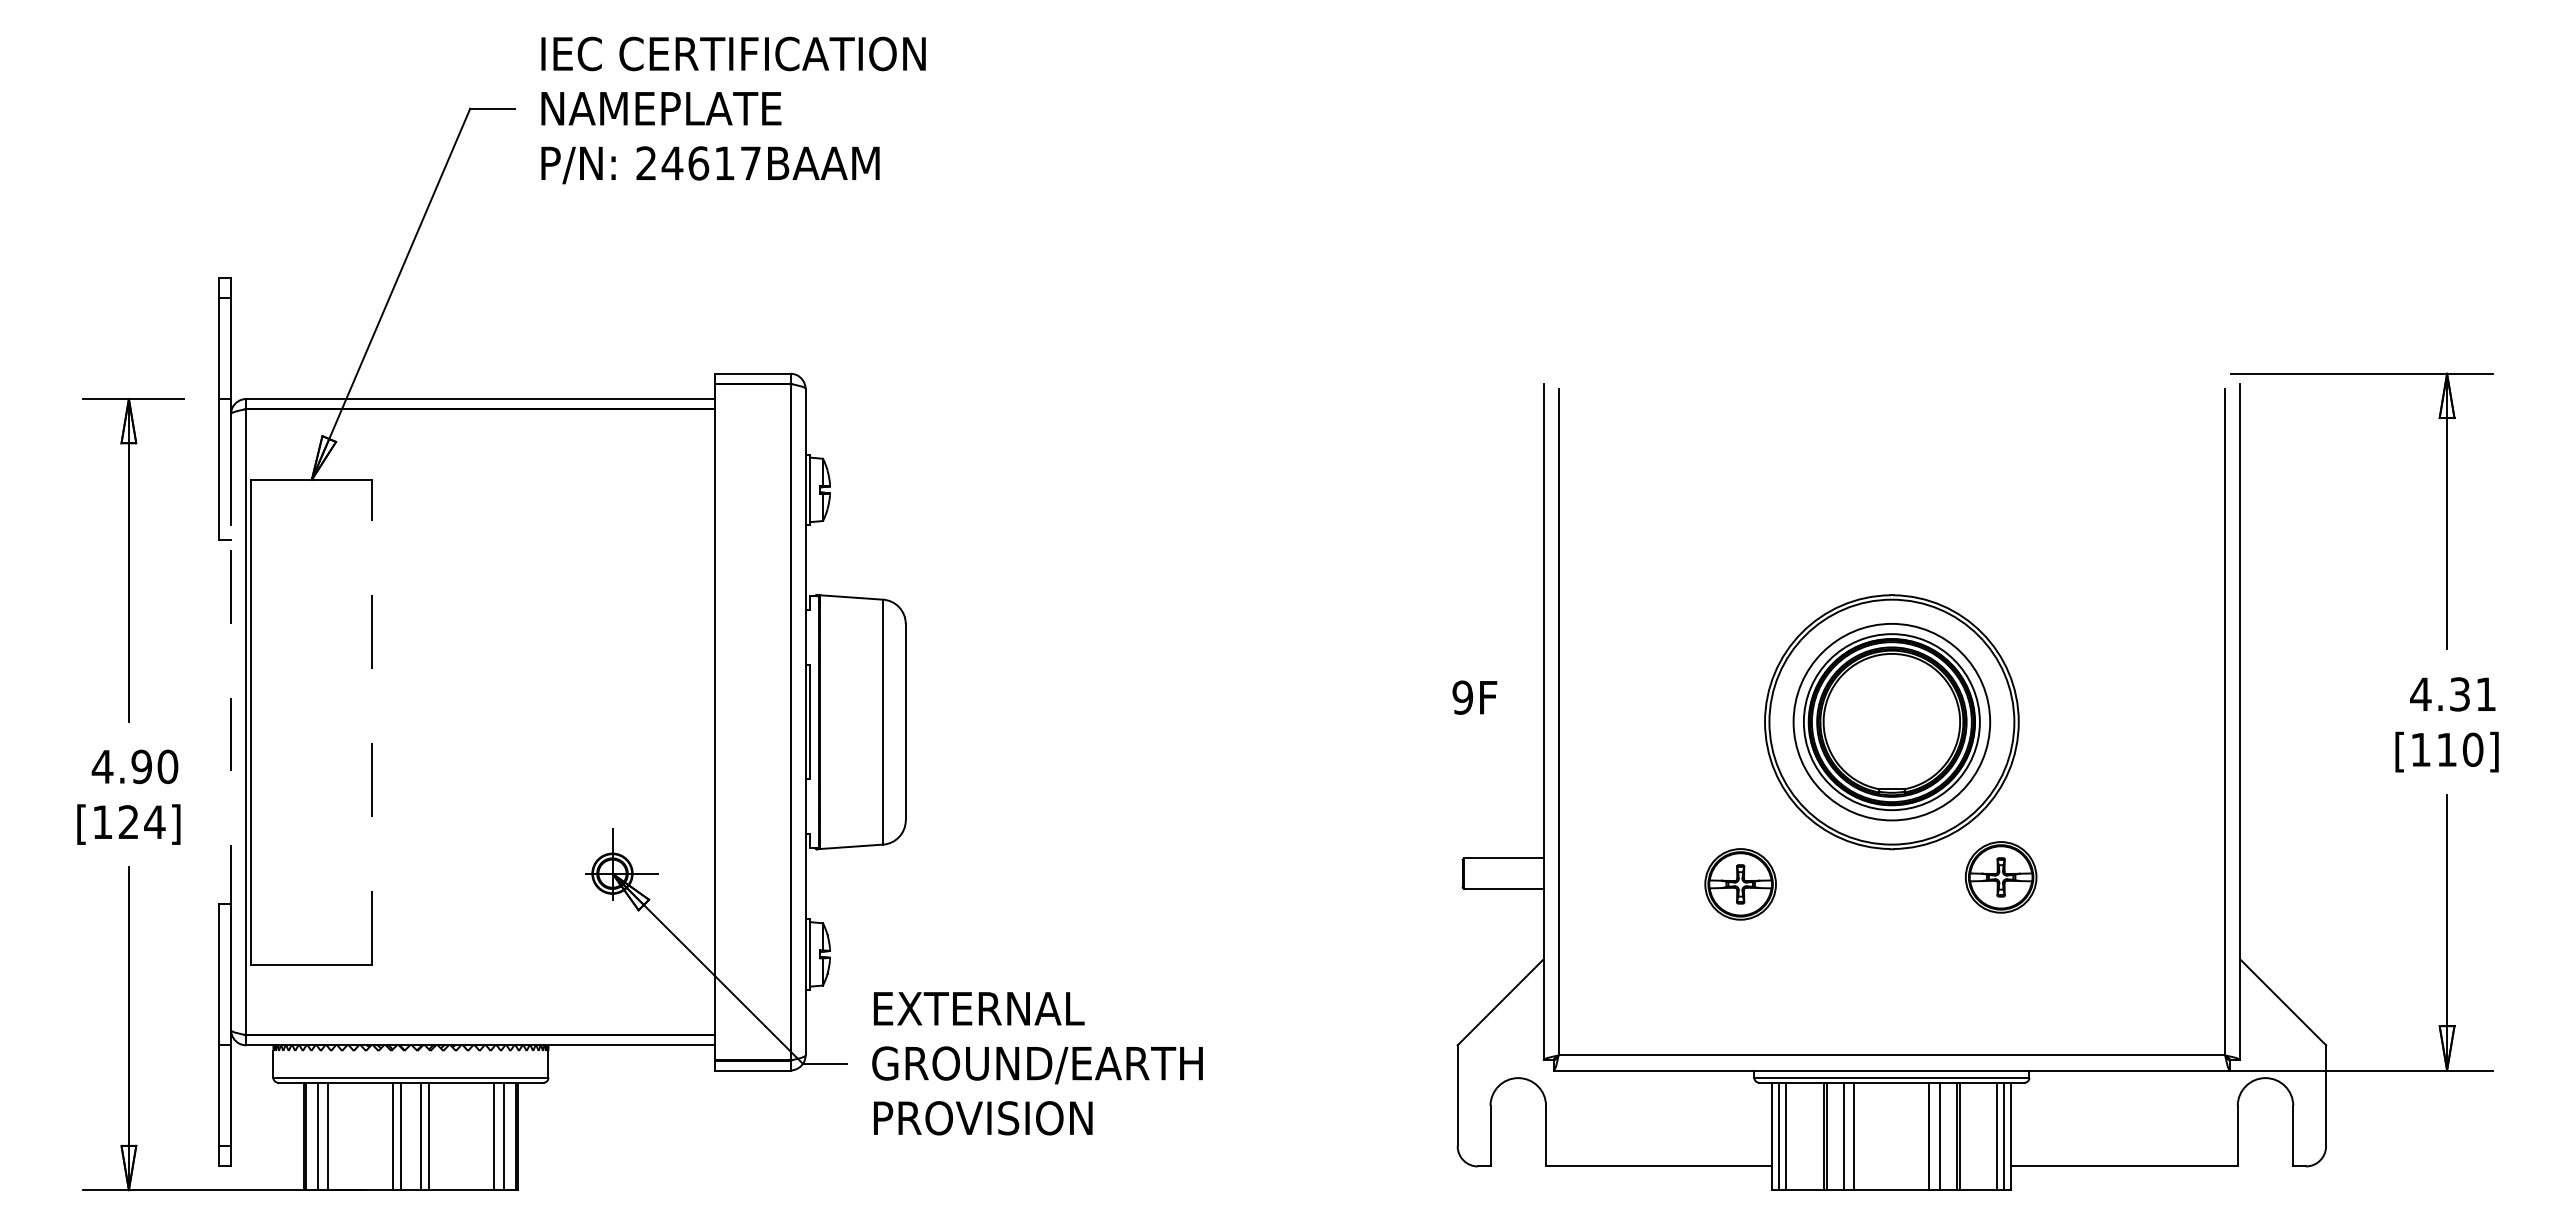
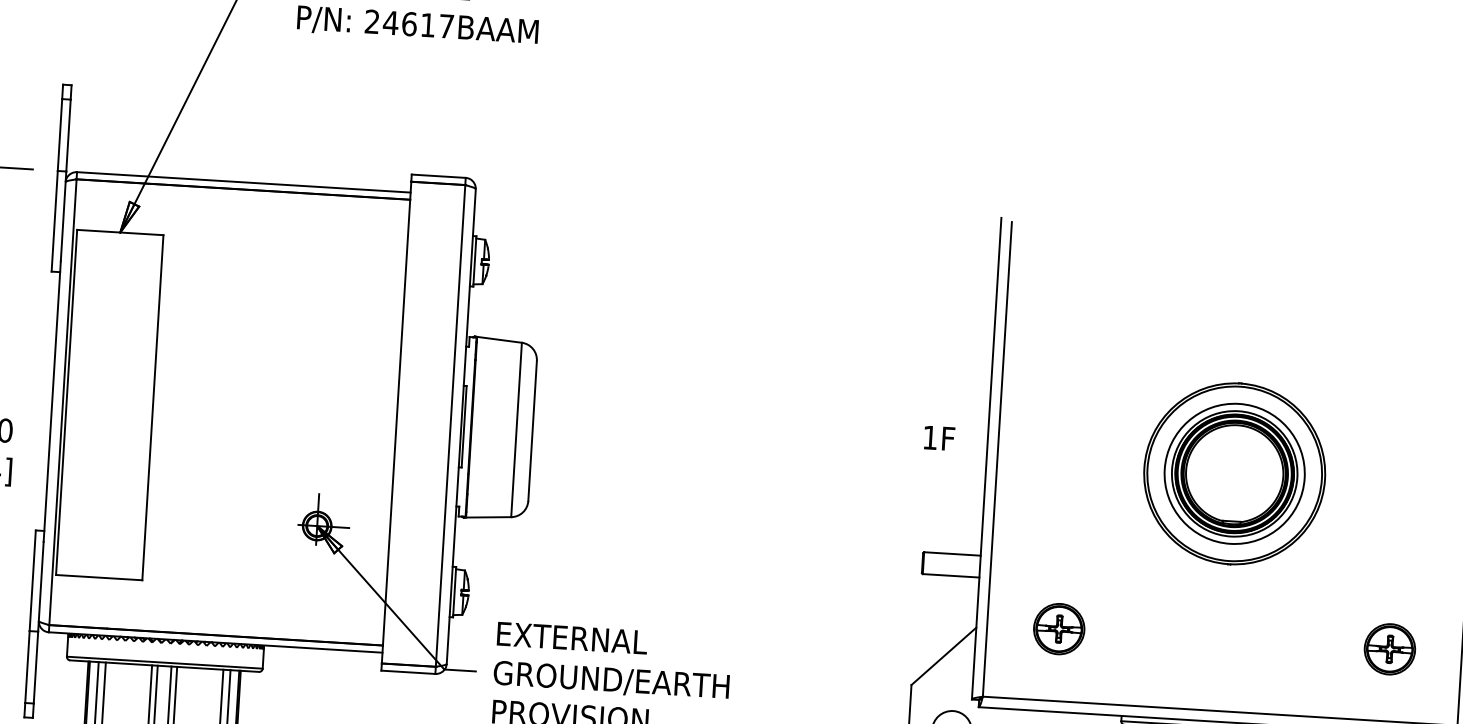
text: (1462, 697) -> (930, 437), 9F -> 1F
line: (372, 721) -> (152, 407), dashed -> solid
line: (231, 722) -> (52, 401), dashed -> solid
part: (2000, 877) -> (1389, 649), moved
part: (1740, 884) -> (1059, 629), moved

